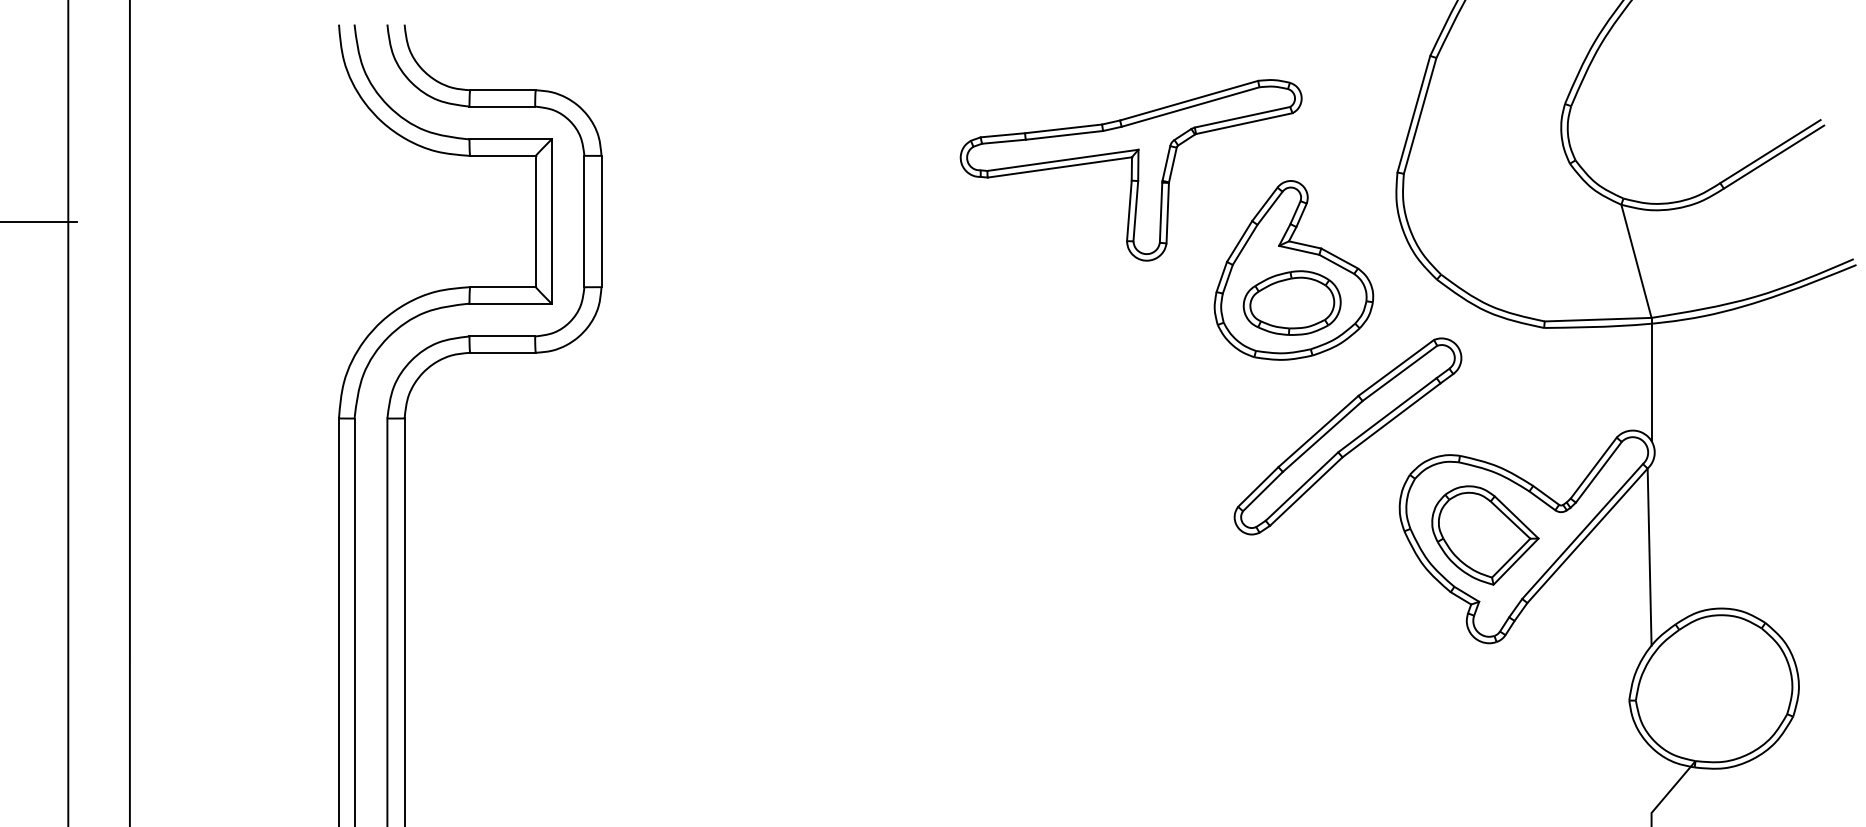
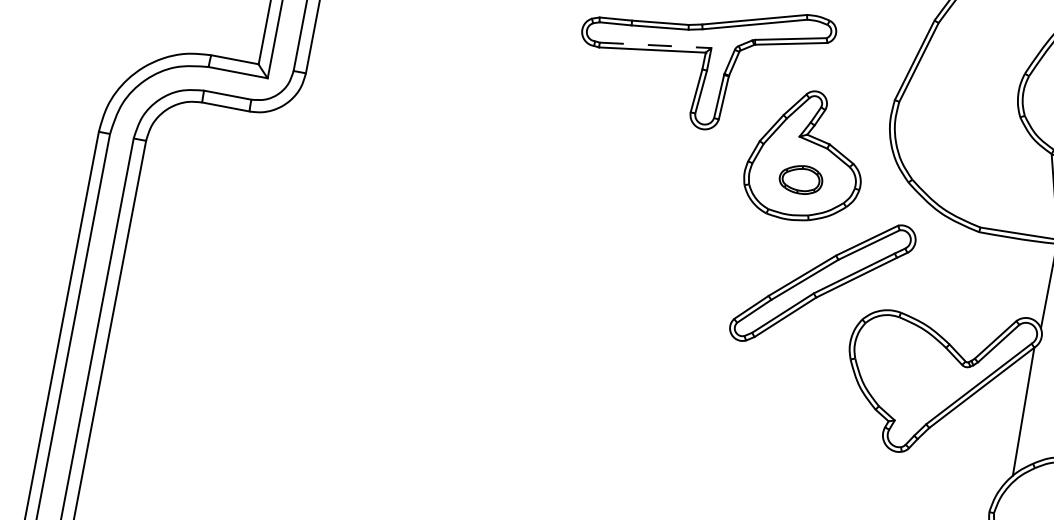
line: (1063, 160) -> (656, 45), solid -> dashed
part: (1291, 302) -> (800, 179), size x0.6
part: (1485, 535) -> (908, 373), removed

